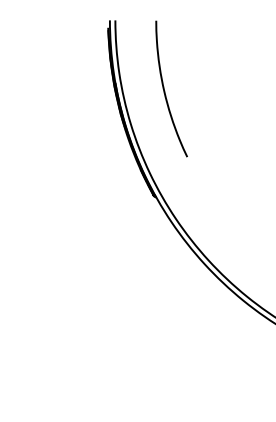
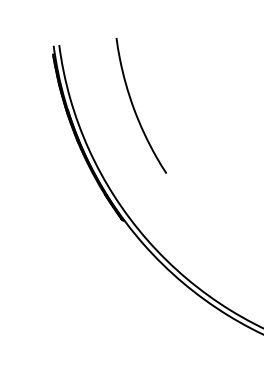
curve: (165, 91) -> (135, 109), moved

